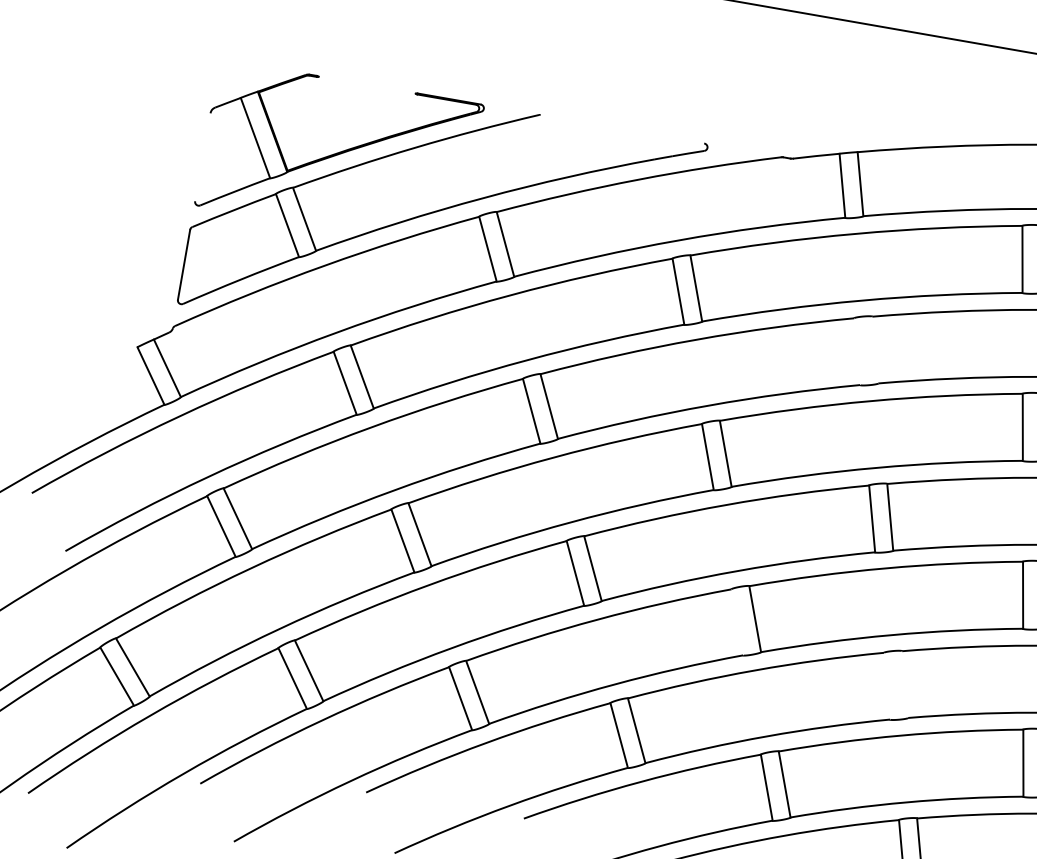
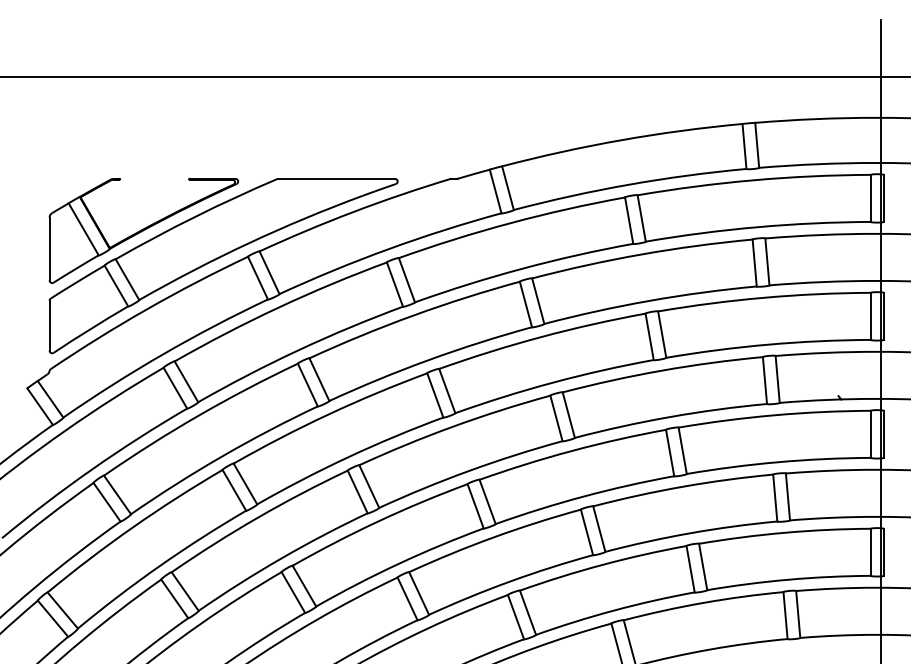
line: (622, 128) -> (336, 178), added
line: (202, 156) -> (49, 248), added
line: (875, 349) -> (538, 300), added
line: (856, 351) -> (525, 304), added
line: (737, 622) -> (475, 506), added
line: (905, 683) -> (599, 528), added
line: (886, 686) -> (586, 532), added

